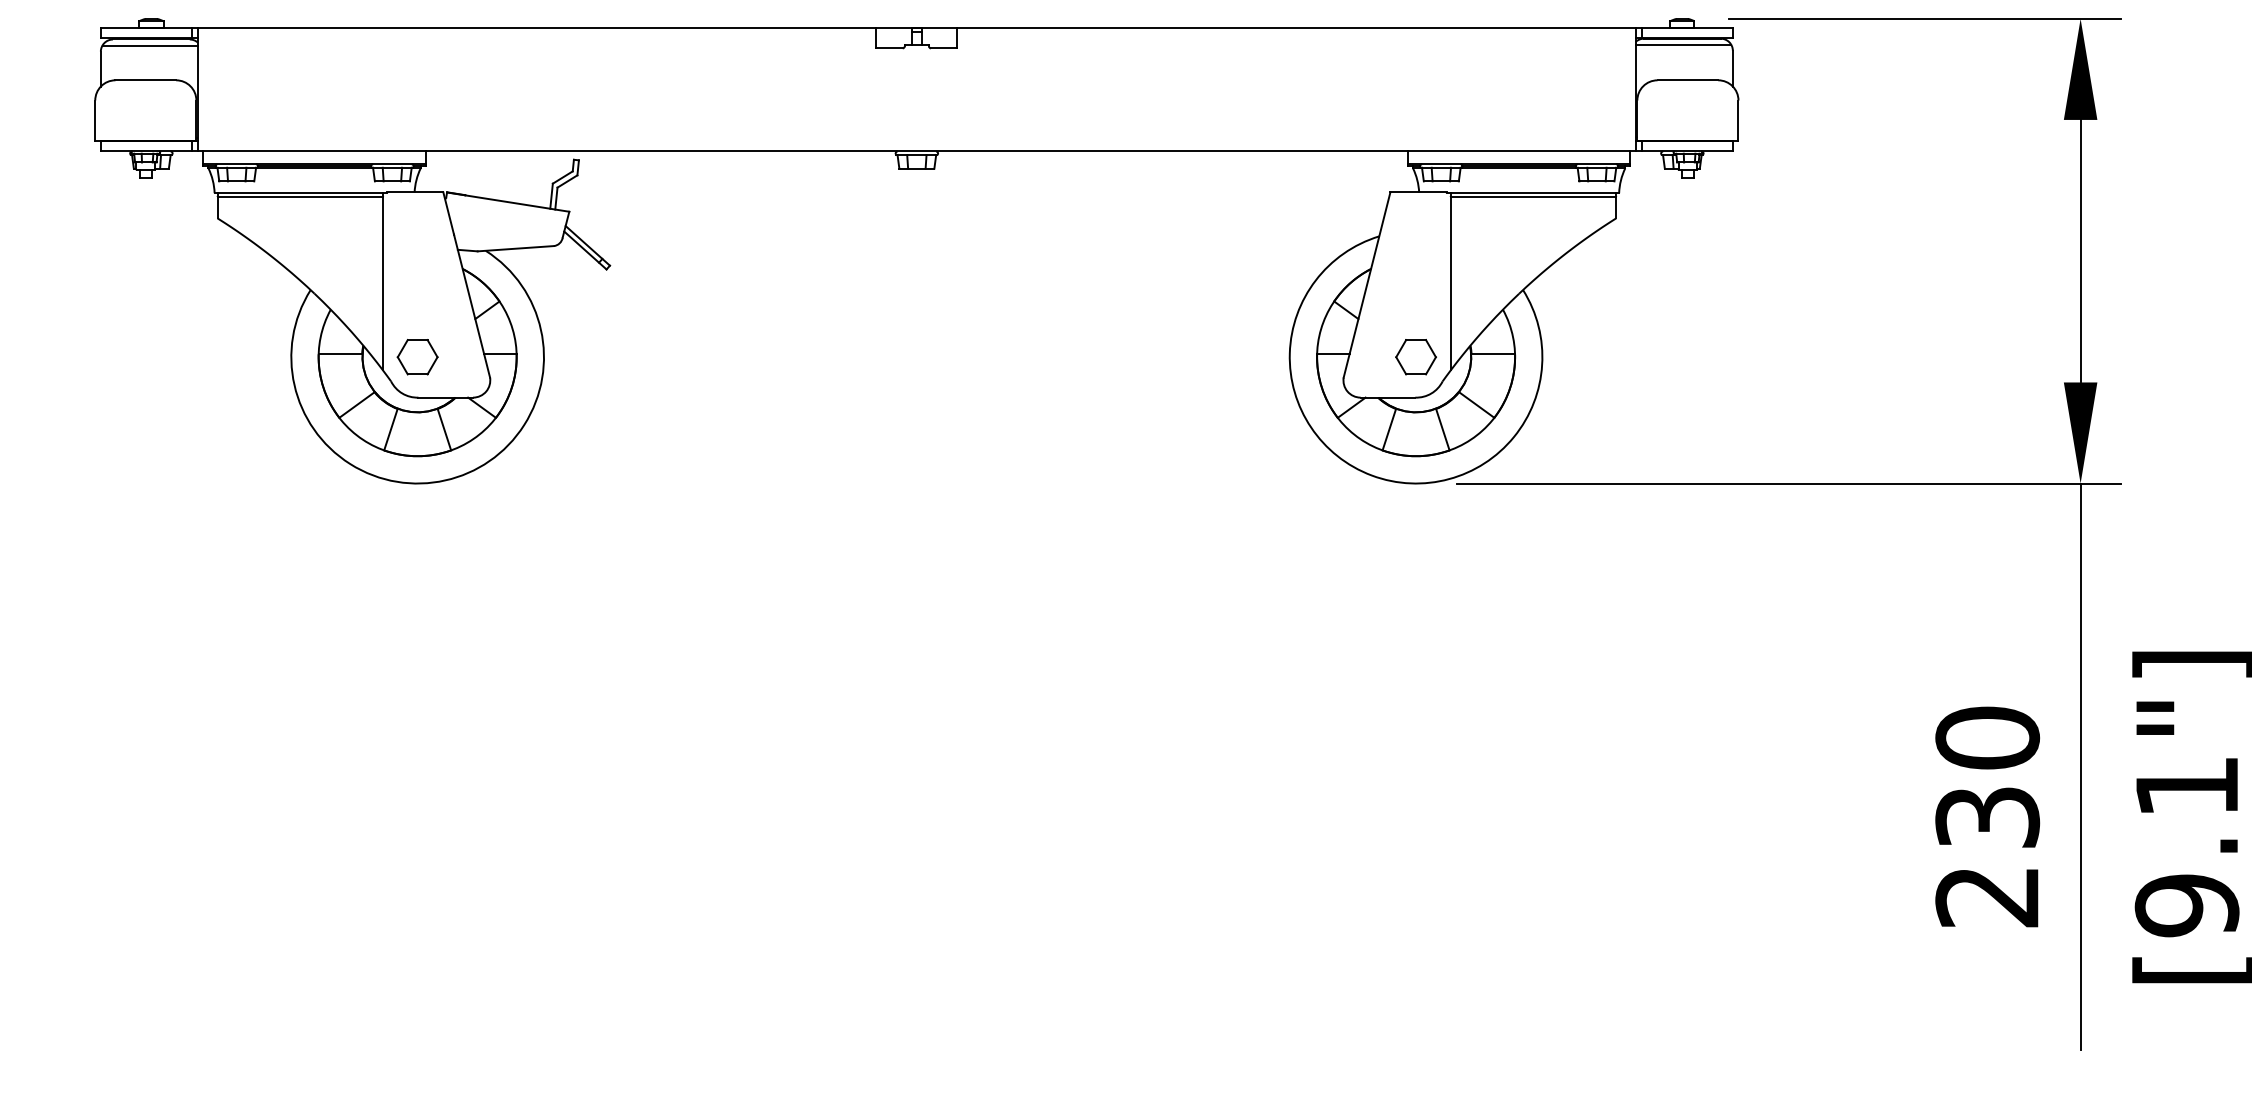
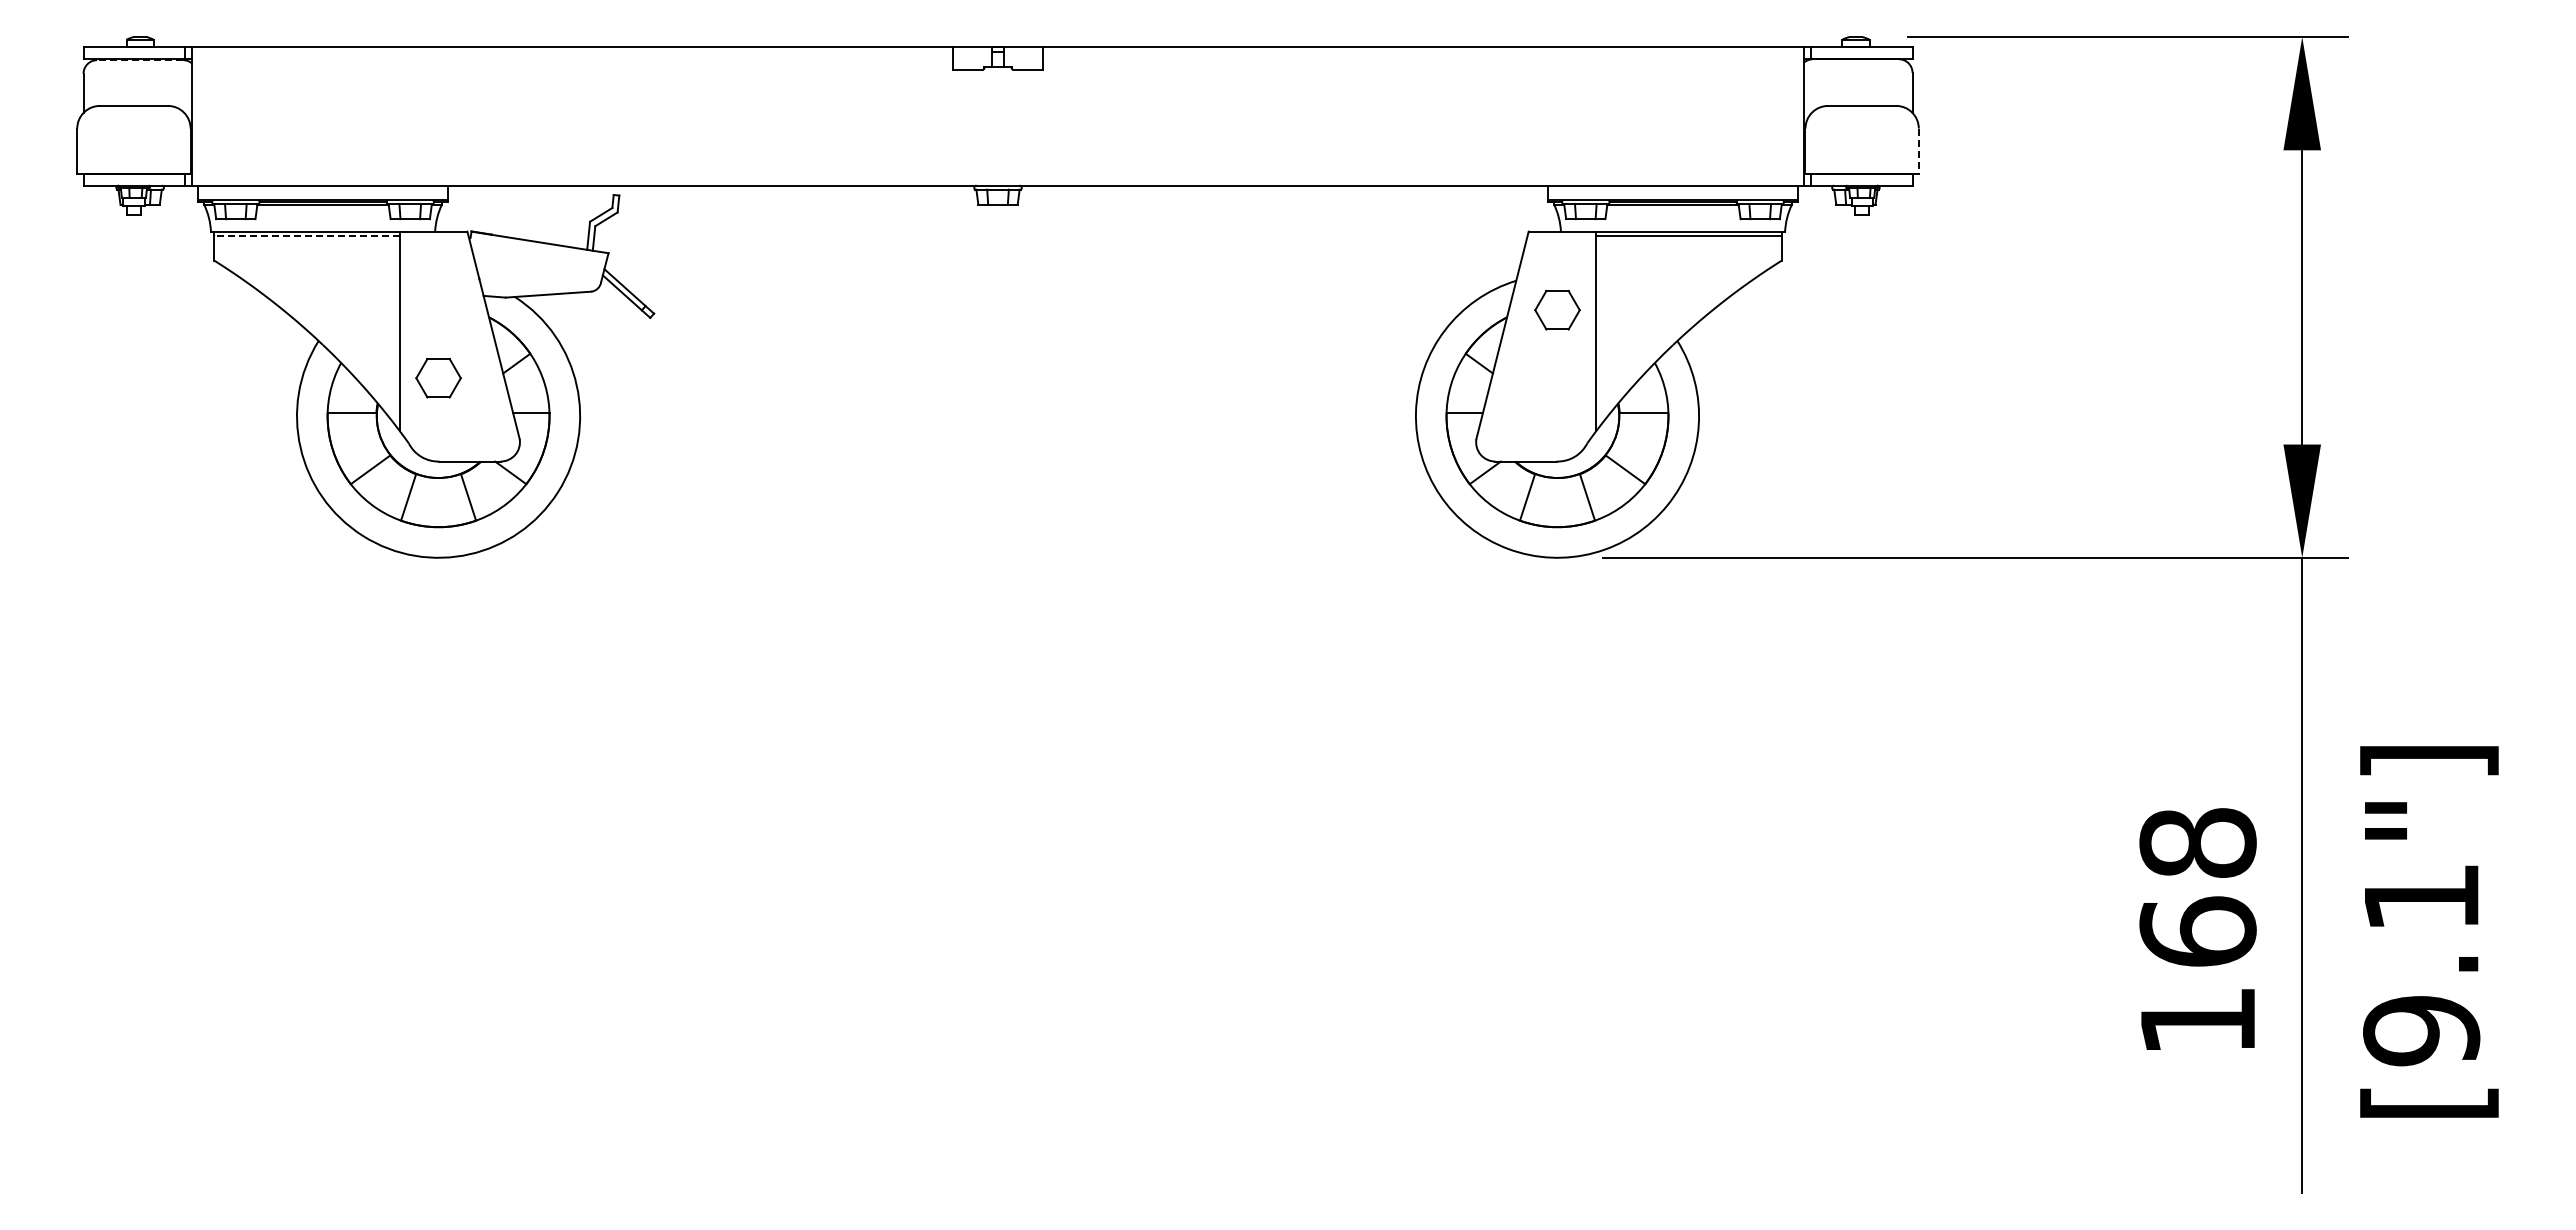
line: (150, 39) -> (139, 60), solid -> dashed
line: (149, 45) -> (138, 66), removed
line: (1682, 45) -> (1856, 66), removed
line: (1738, 120) -> (1918, 151), solid -> dashed
line: (300, 196) -> (307, 236), solid -> dashed
part: (417, 356) -> (438, 377), moved
part: (1416, 357) -> (1557, 310), moved
text: (1987, 816) -> (2197, 931), 230 -> 168

